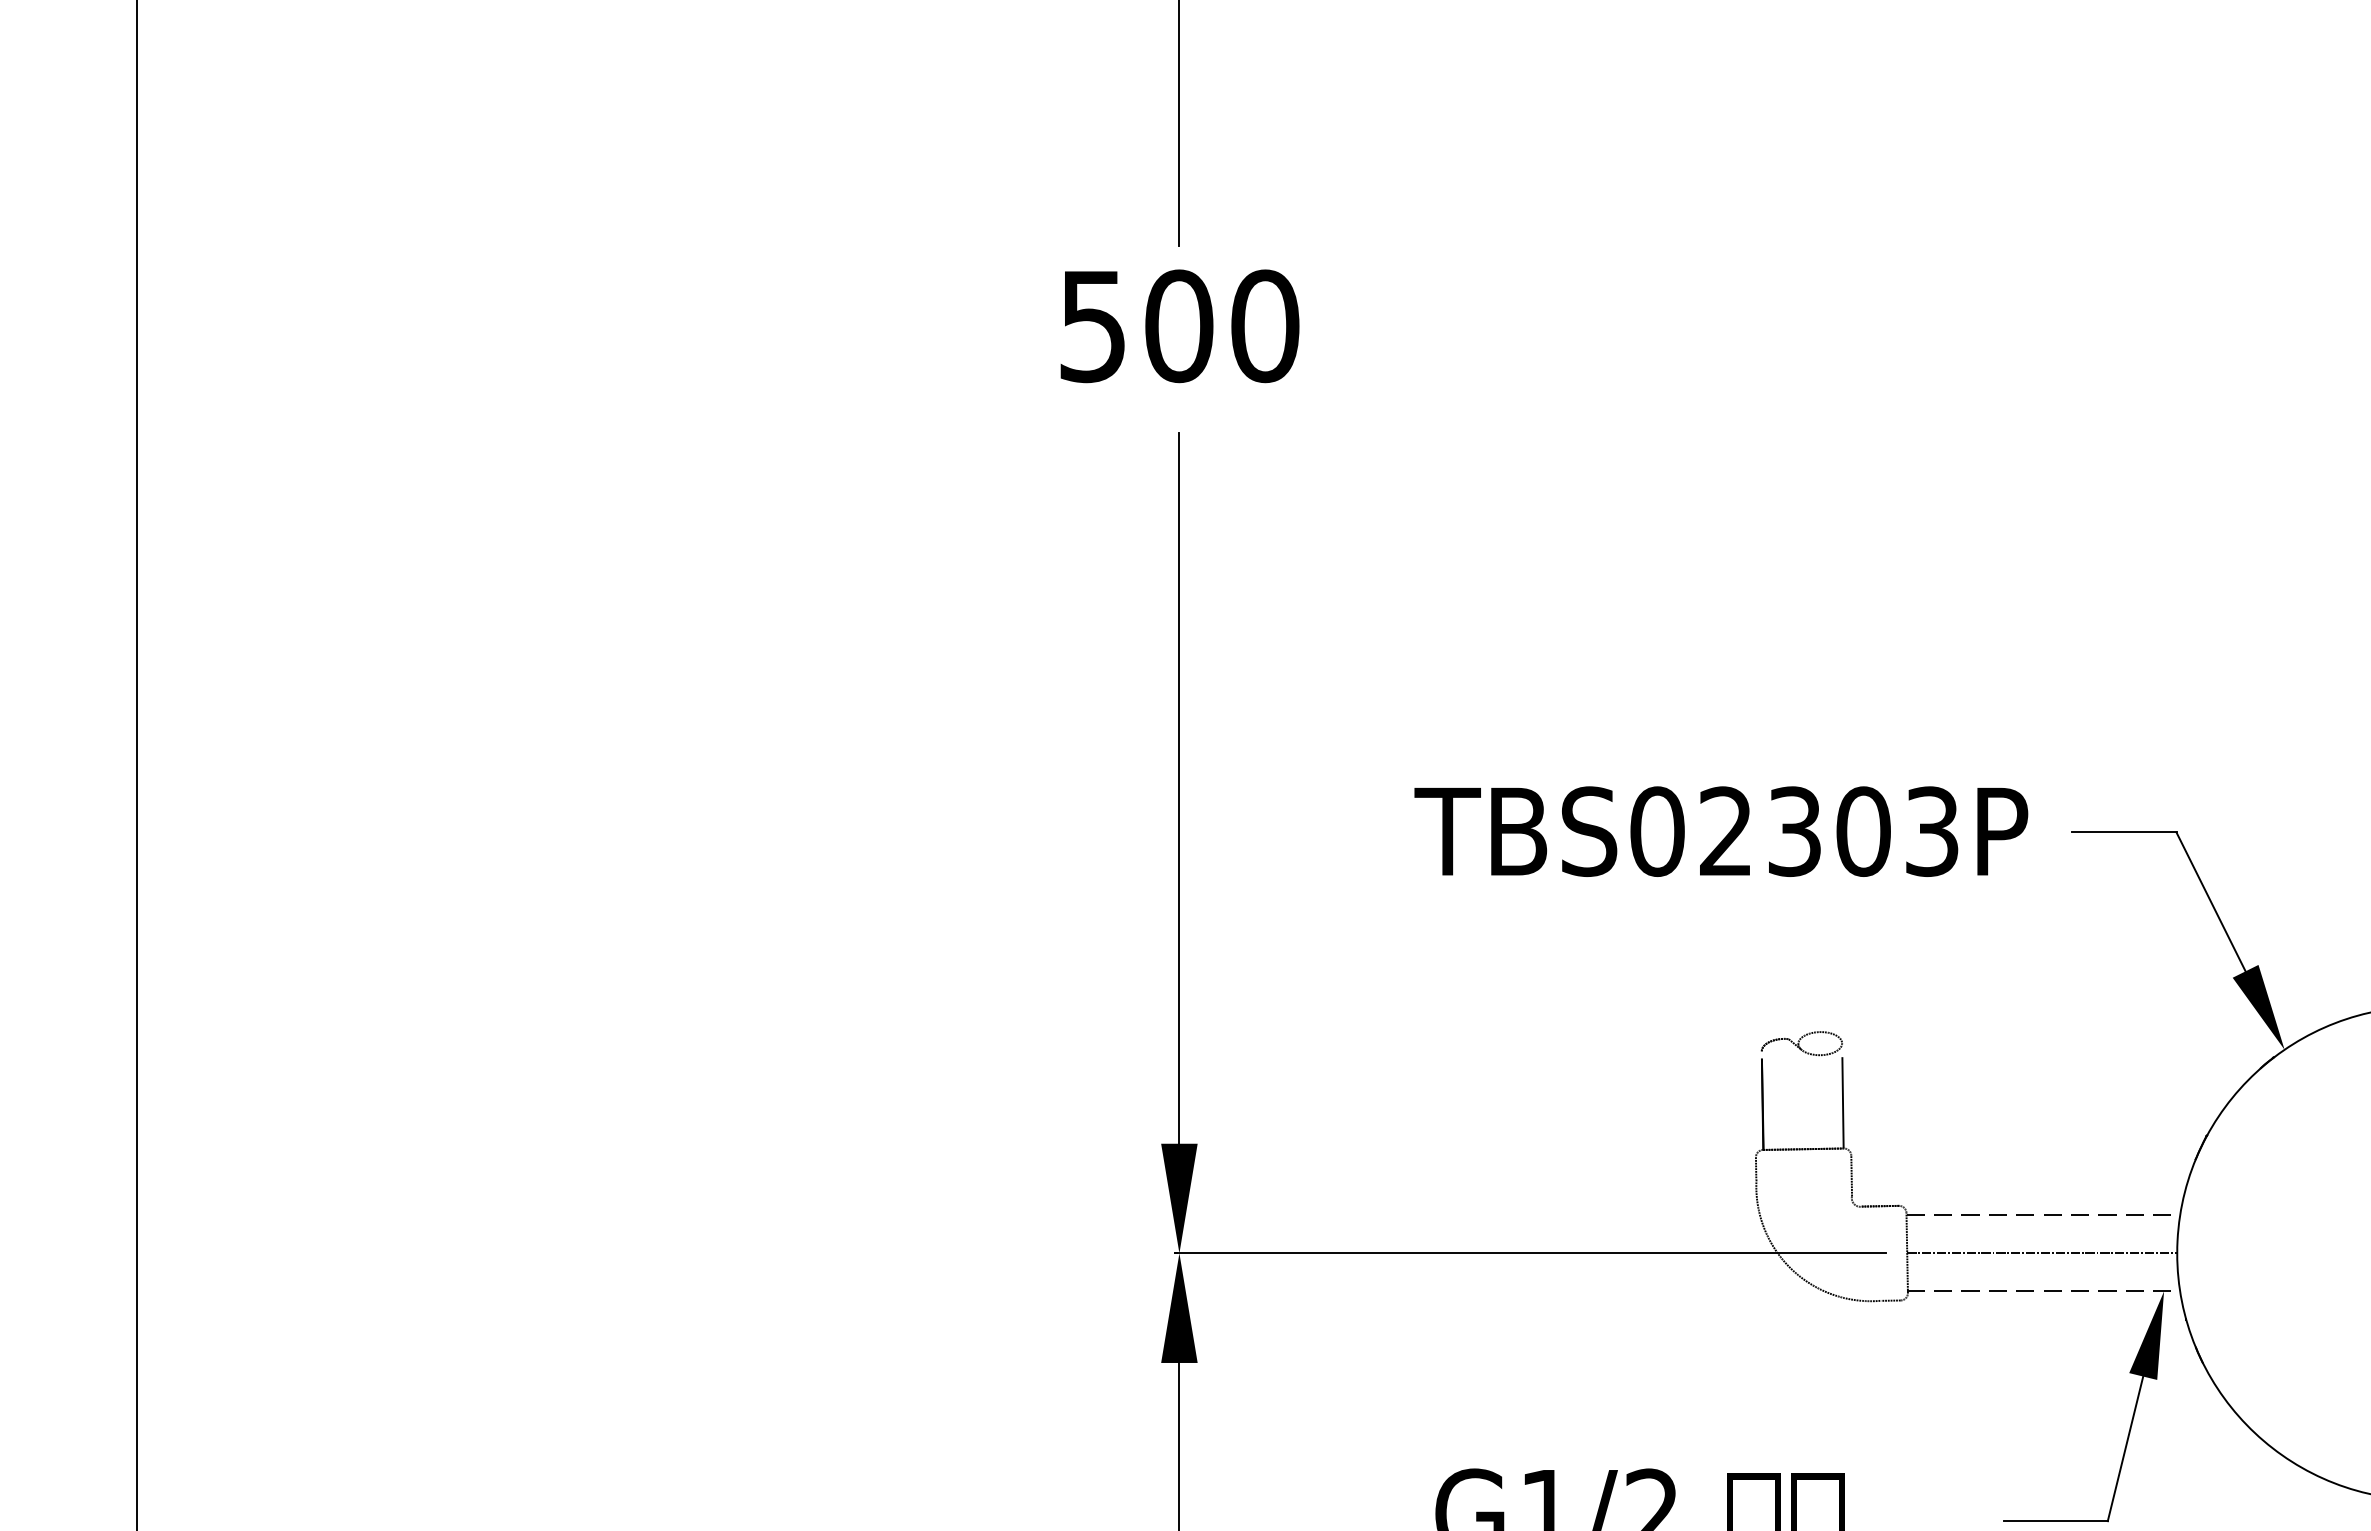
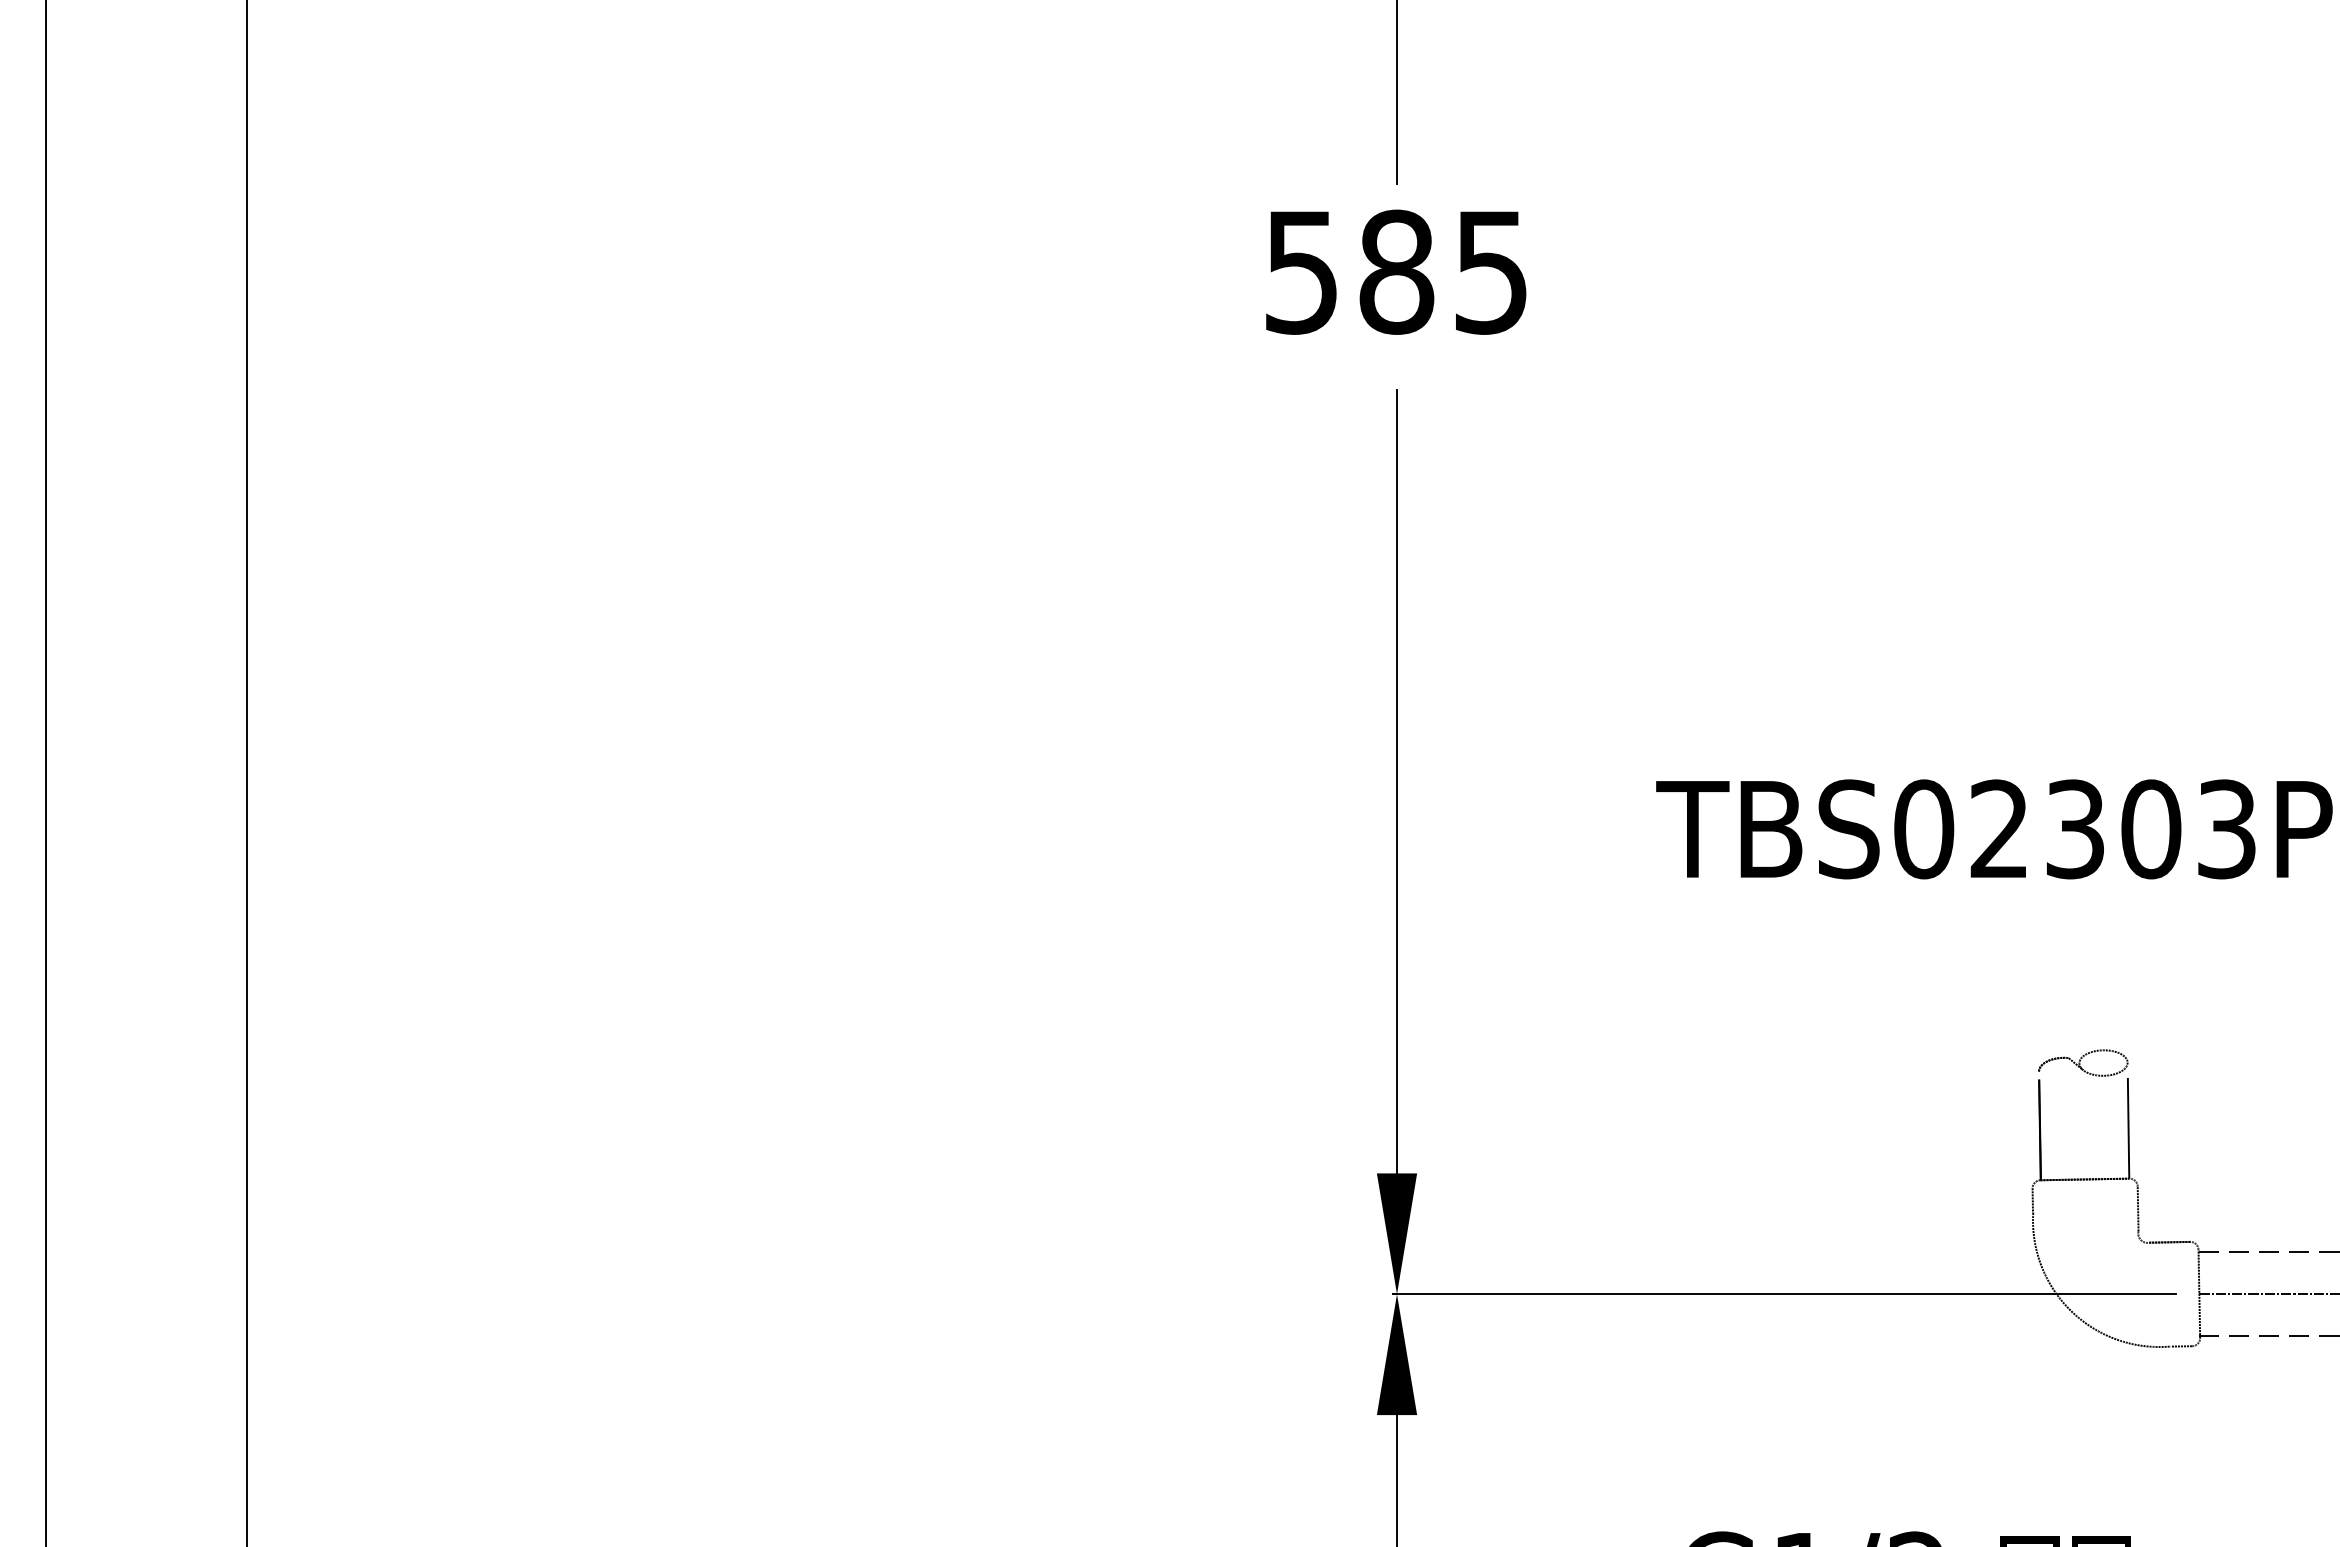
text: (1222, 326) -> (1444, 272), 500 -> 585

